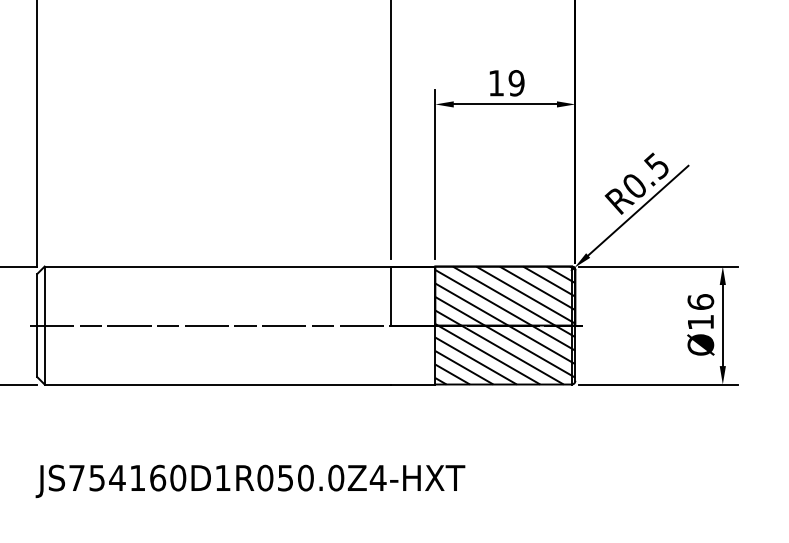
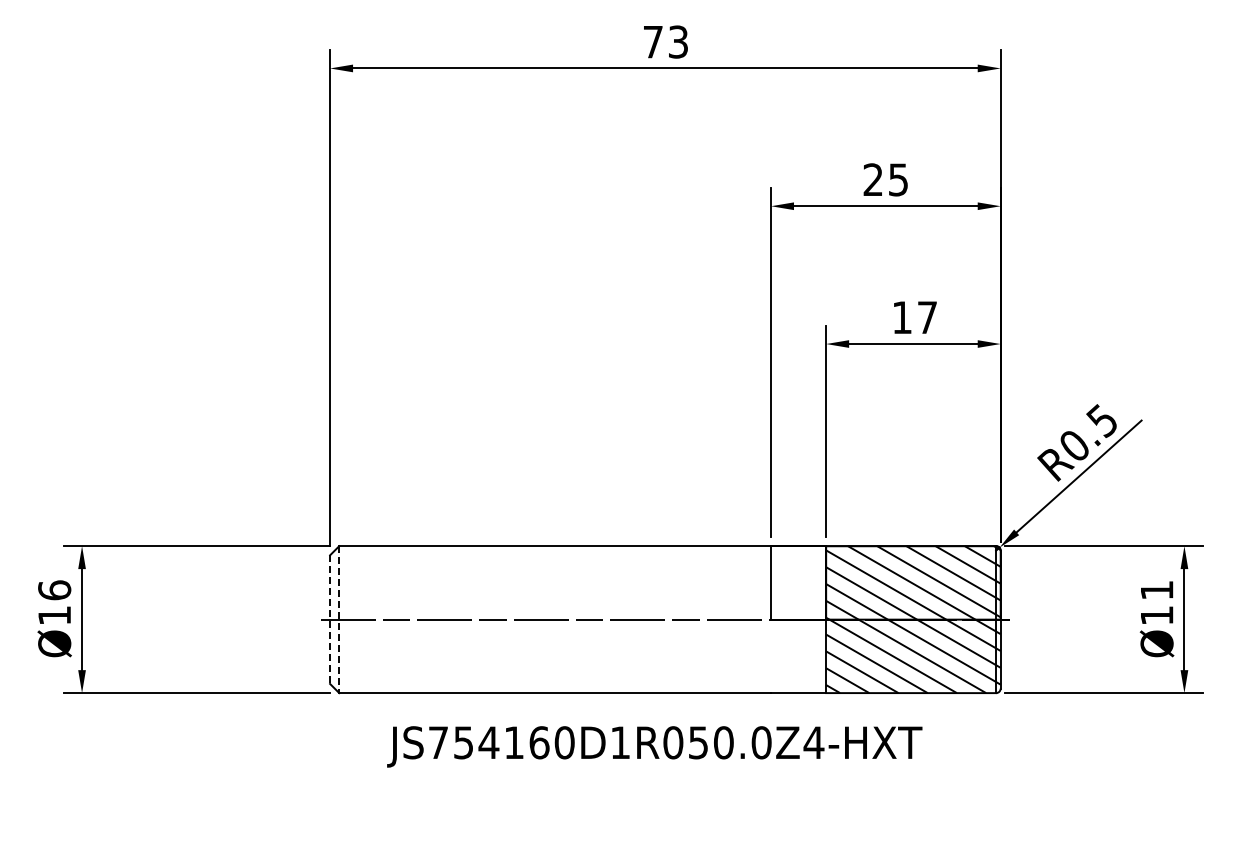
text: (516, 83) -> (927, 317), 19 -> 17
text: (700, 302) -> (1156, 590), Ø16 -> Ø11
line: (37, 326) -> (330, 620), solid -> dashed
line: (44, 326) -> (339, 620), solid -> dashed
text: (250, 481) -> (654, 746), moved

